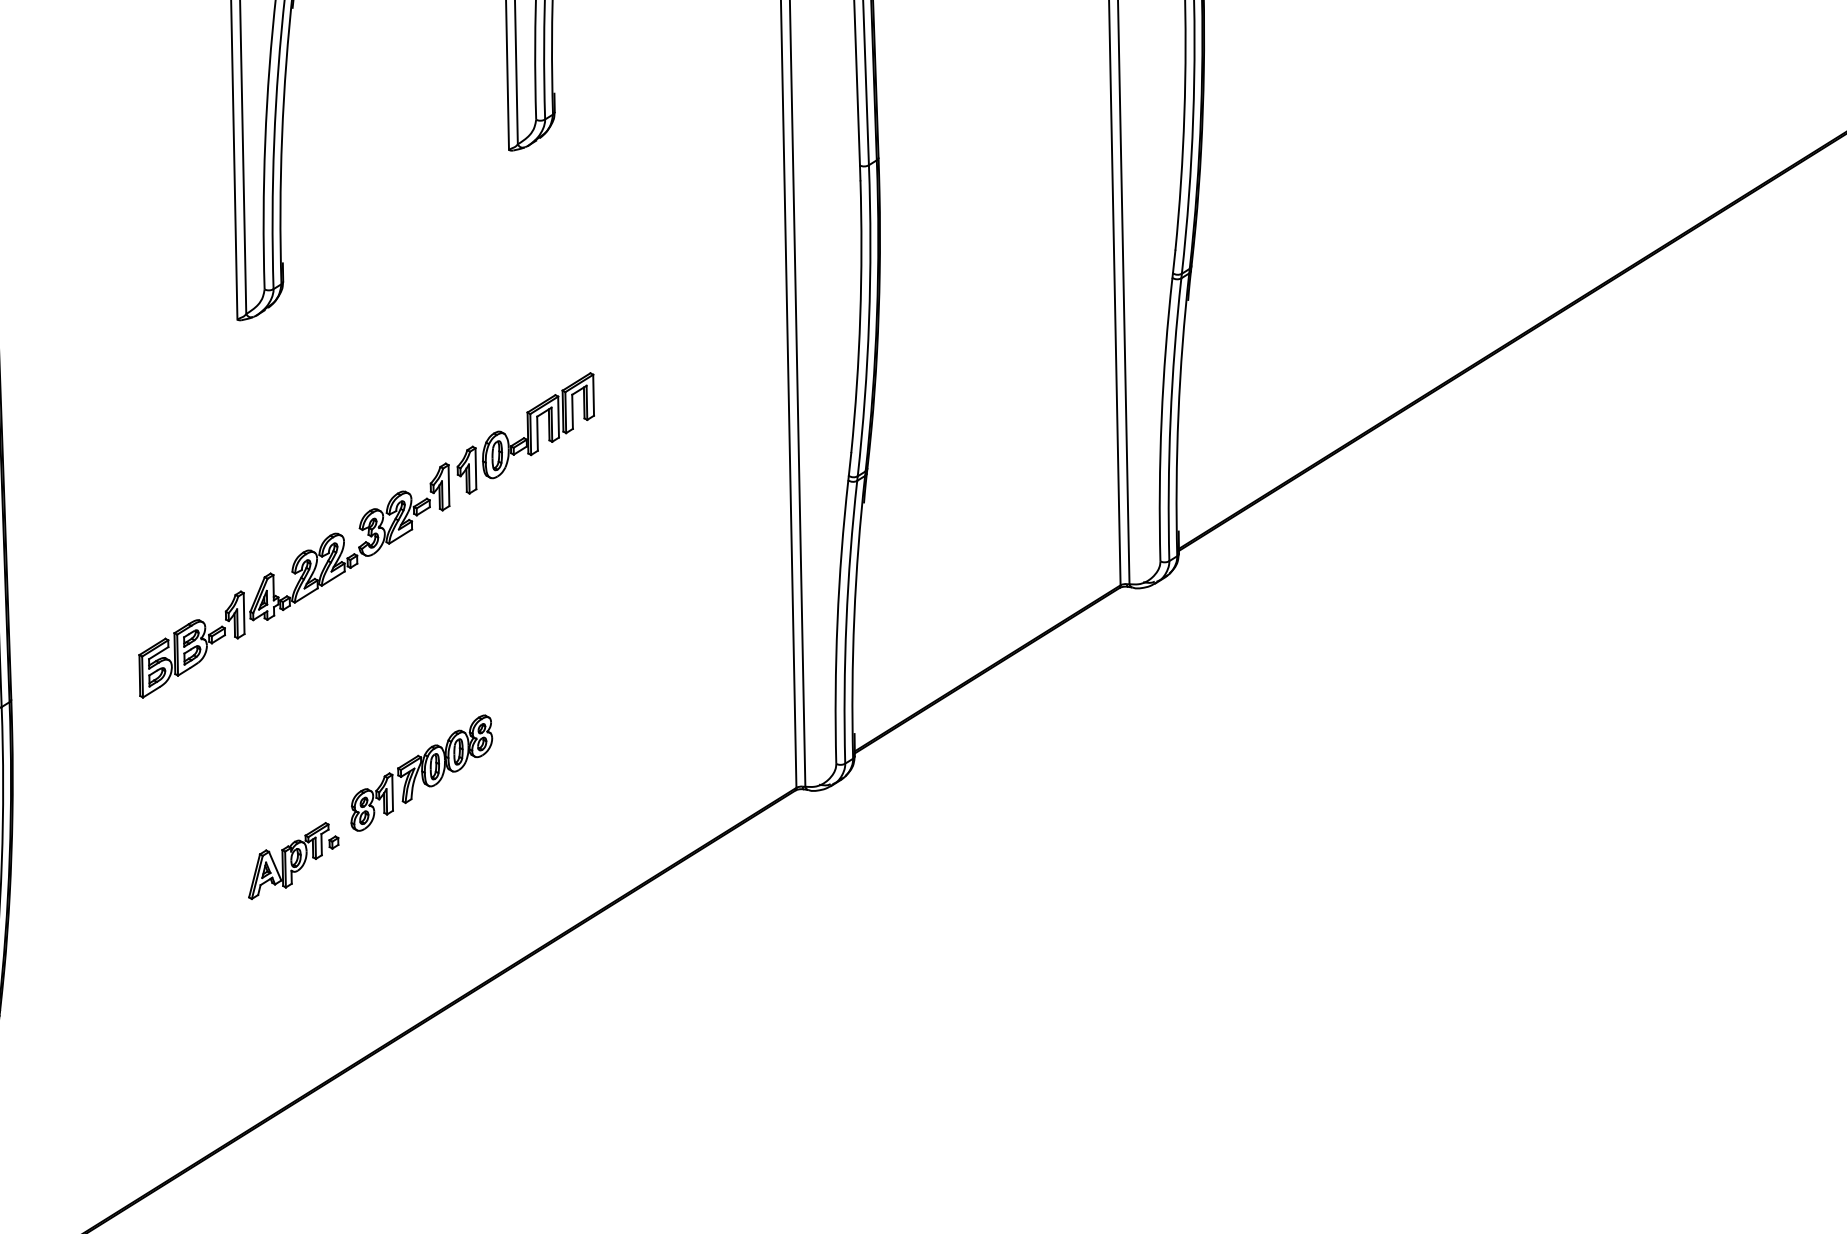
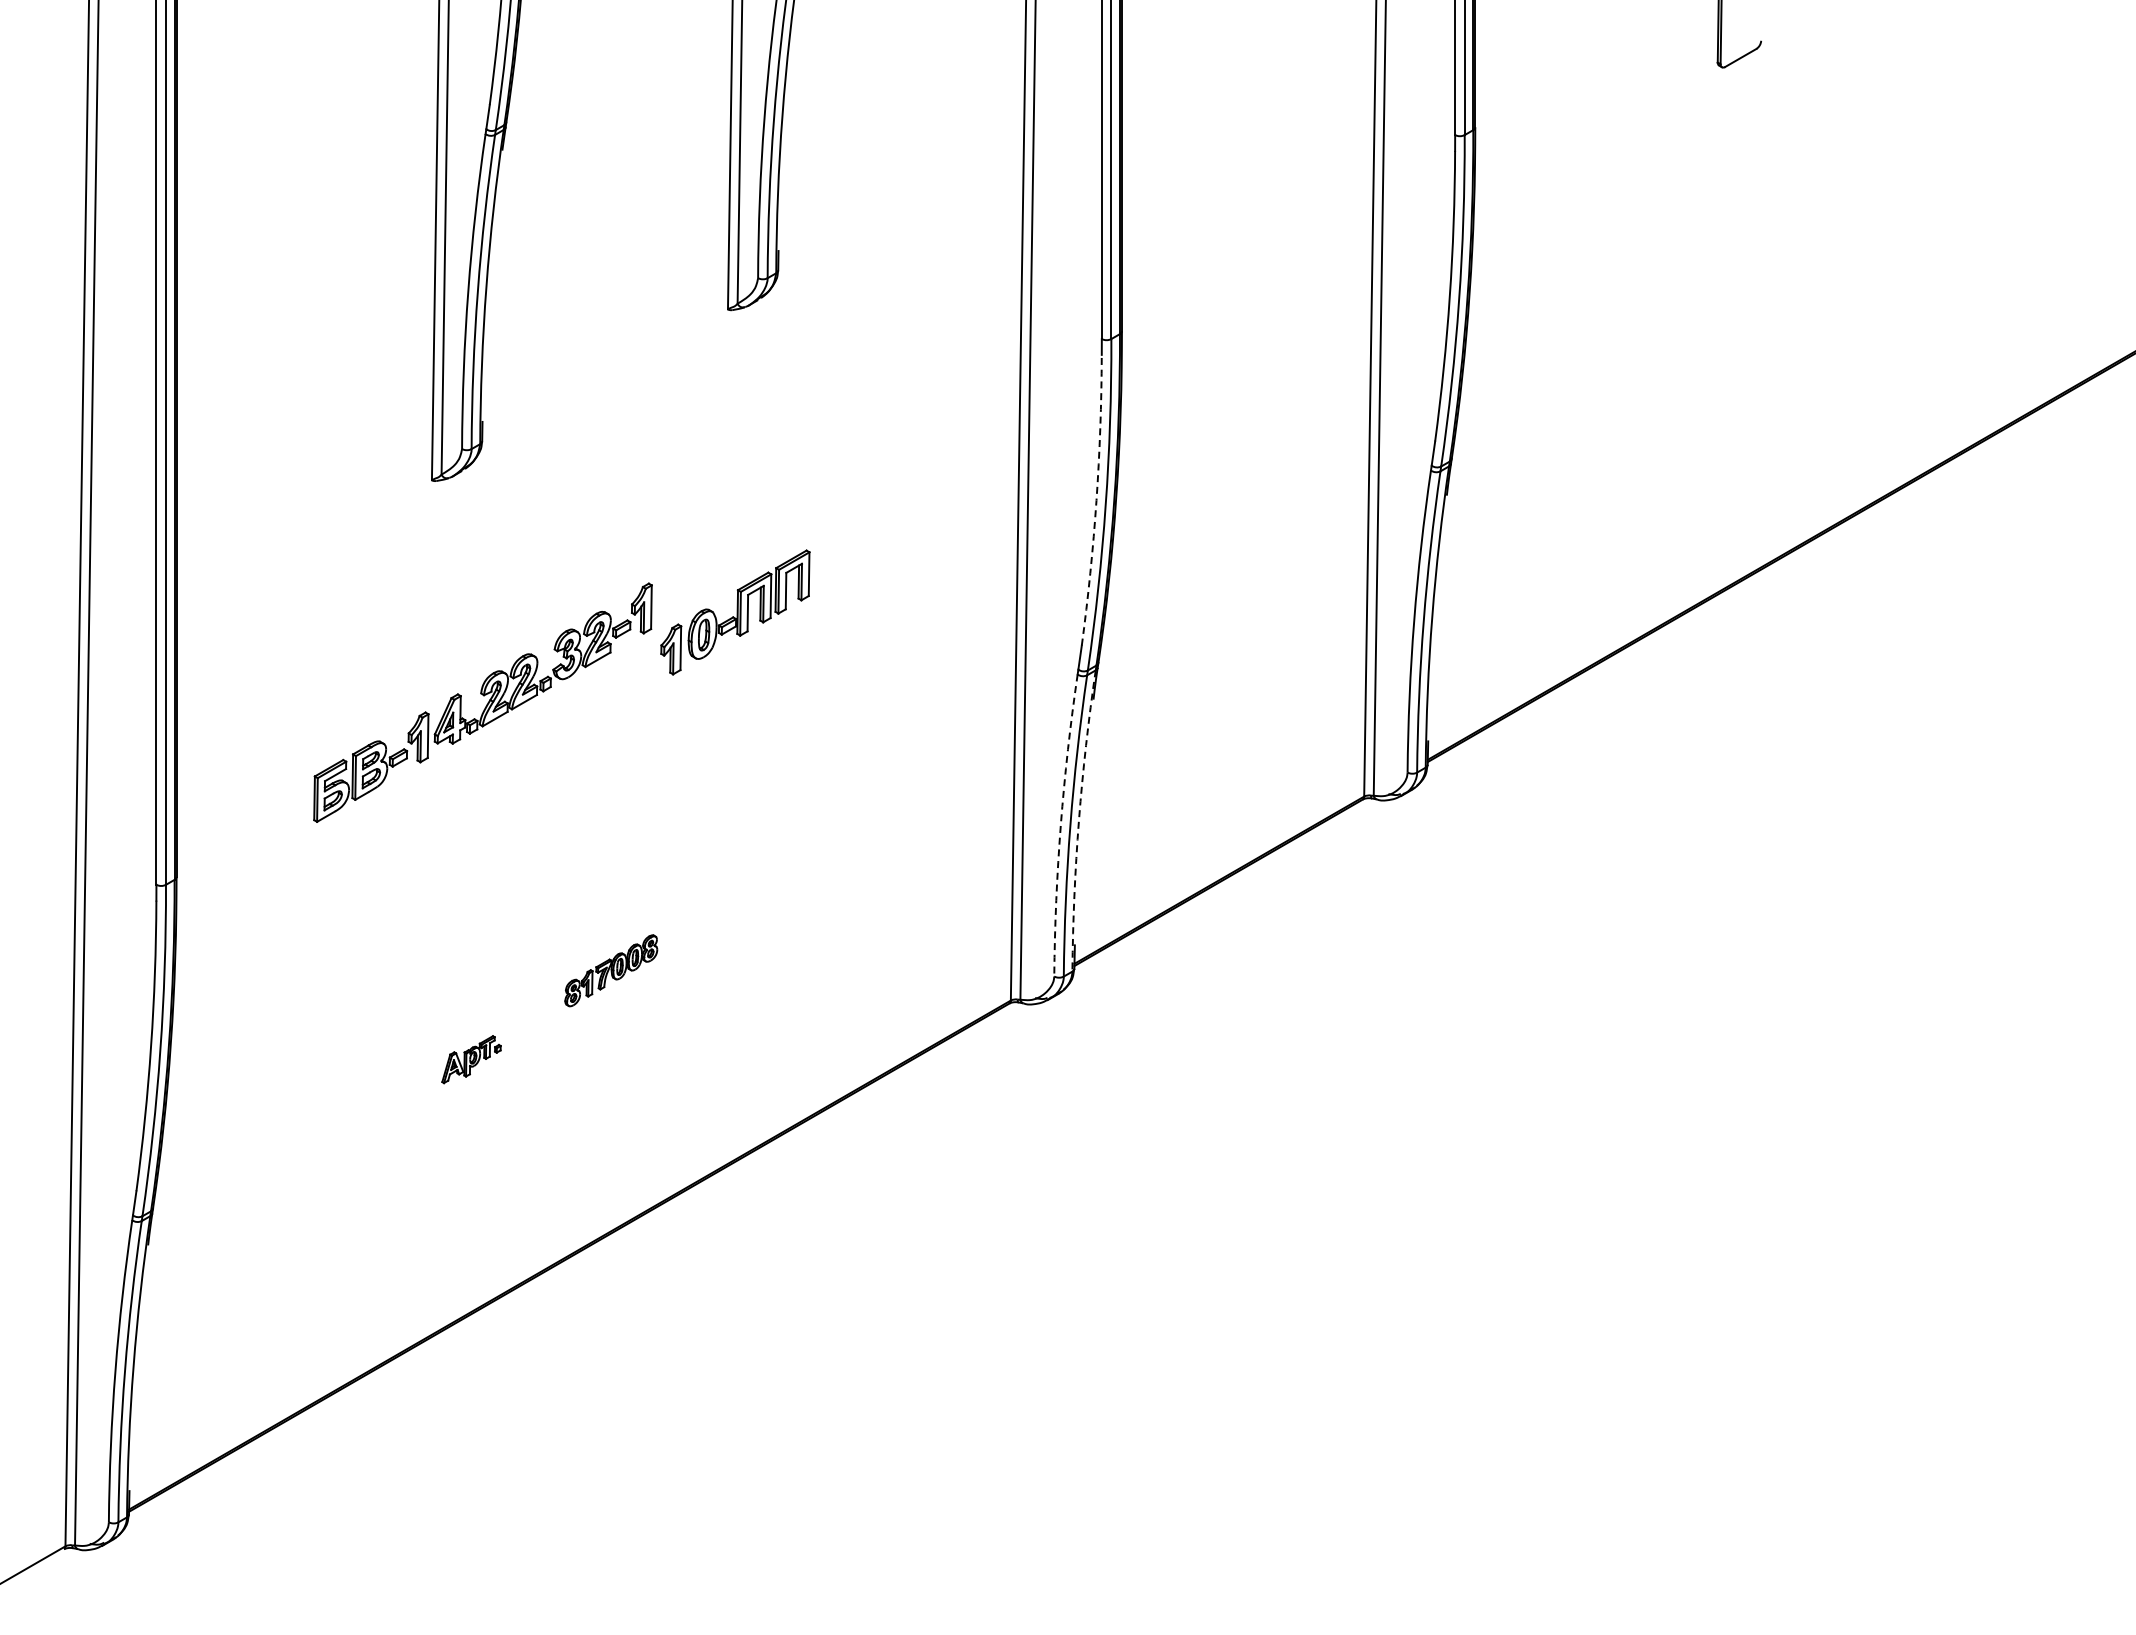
arc: (860, 316) -> (1096, 500), solid -> dashed
part: (293, 580) -> (482, 702), moved
arc: (853, 617) -> (1078, 820), solid -> dashed
arc: (837, 622) -> (1060, 825), solid -> dashed
part: (420, 772) -> (610, 970), size x0.6
part: (293, 860) -> (471, 1059), size x0.6

